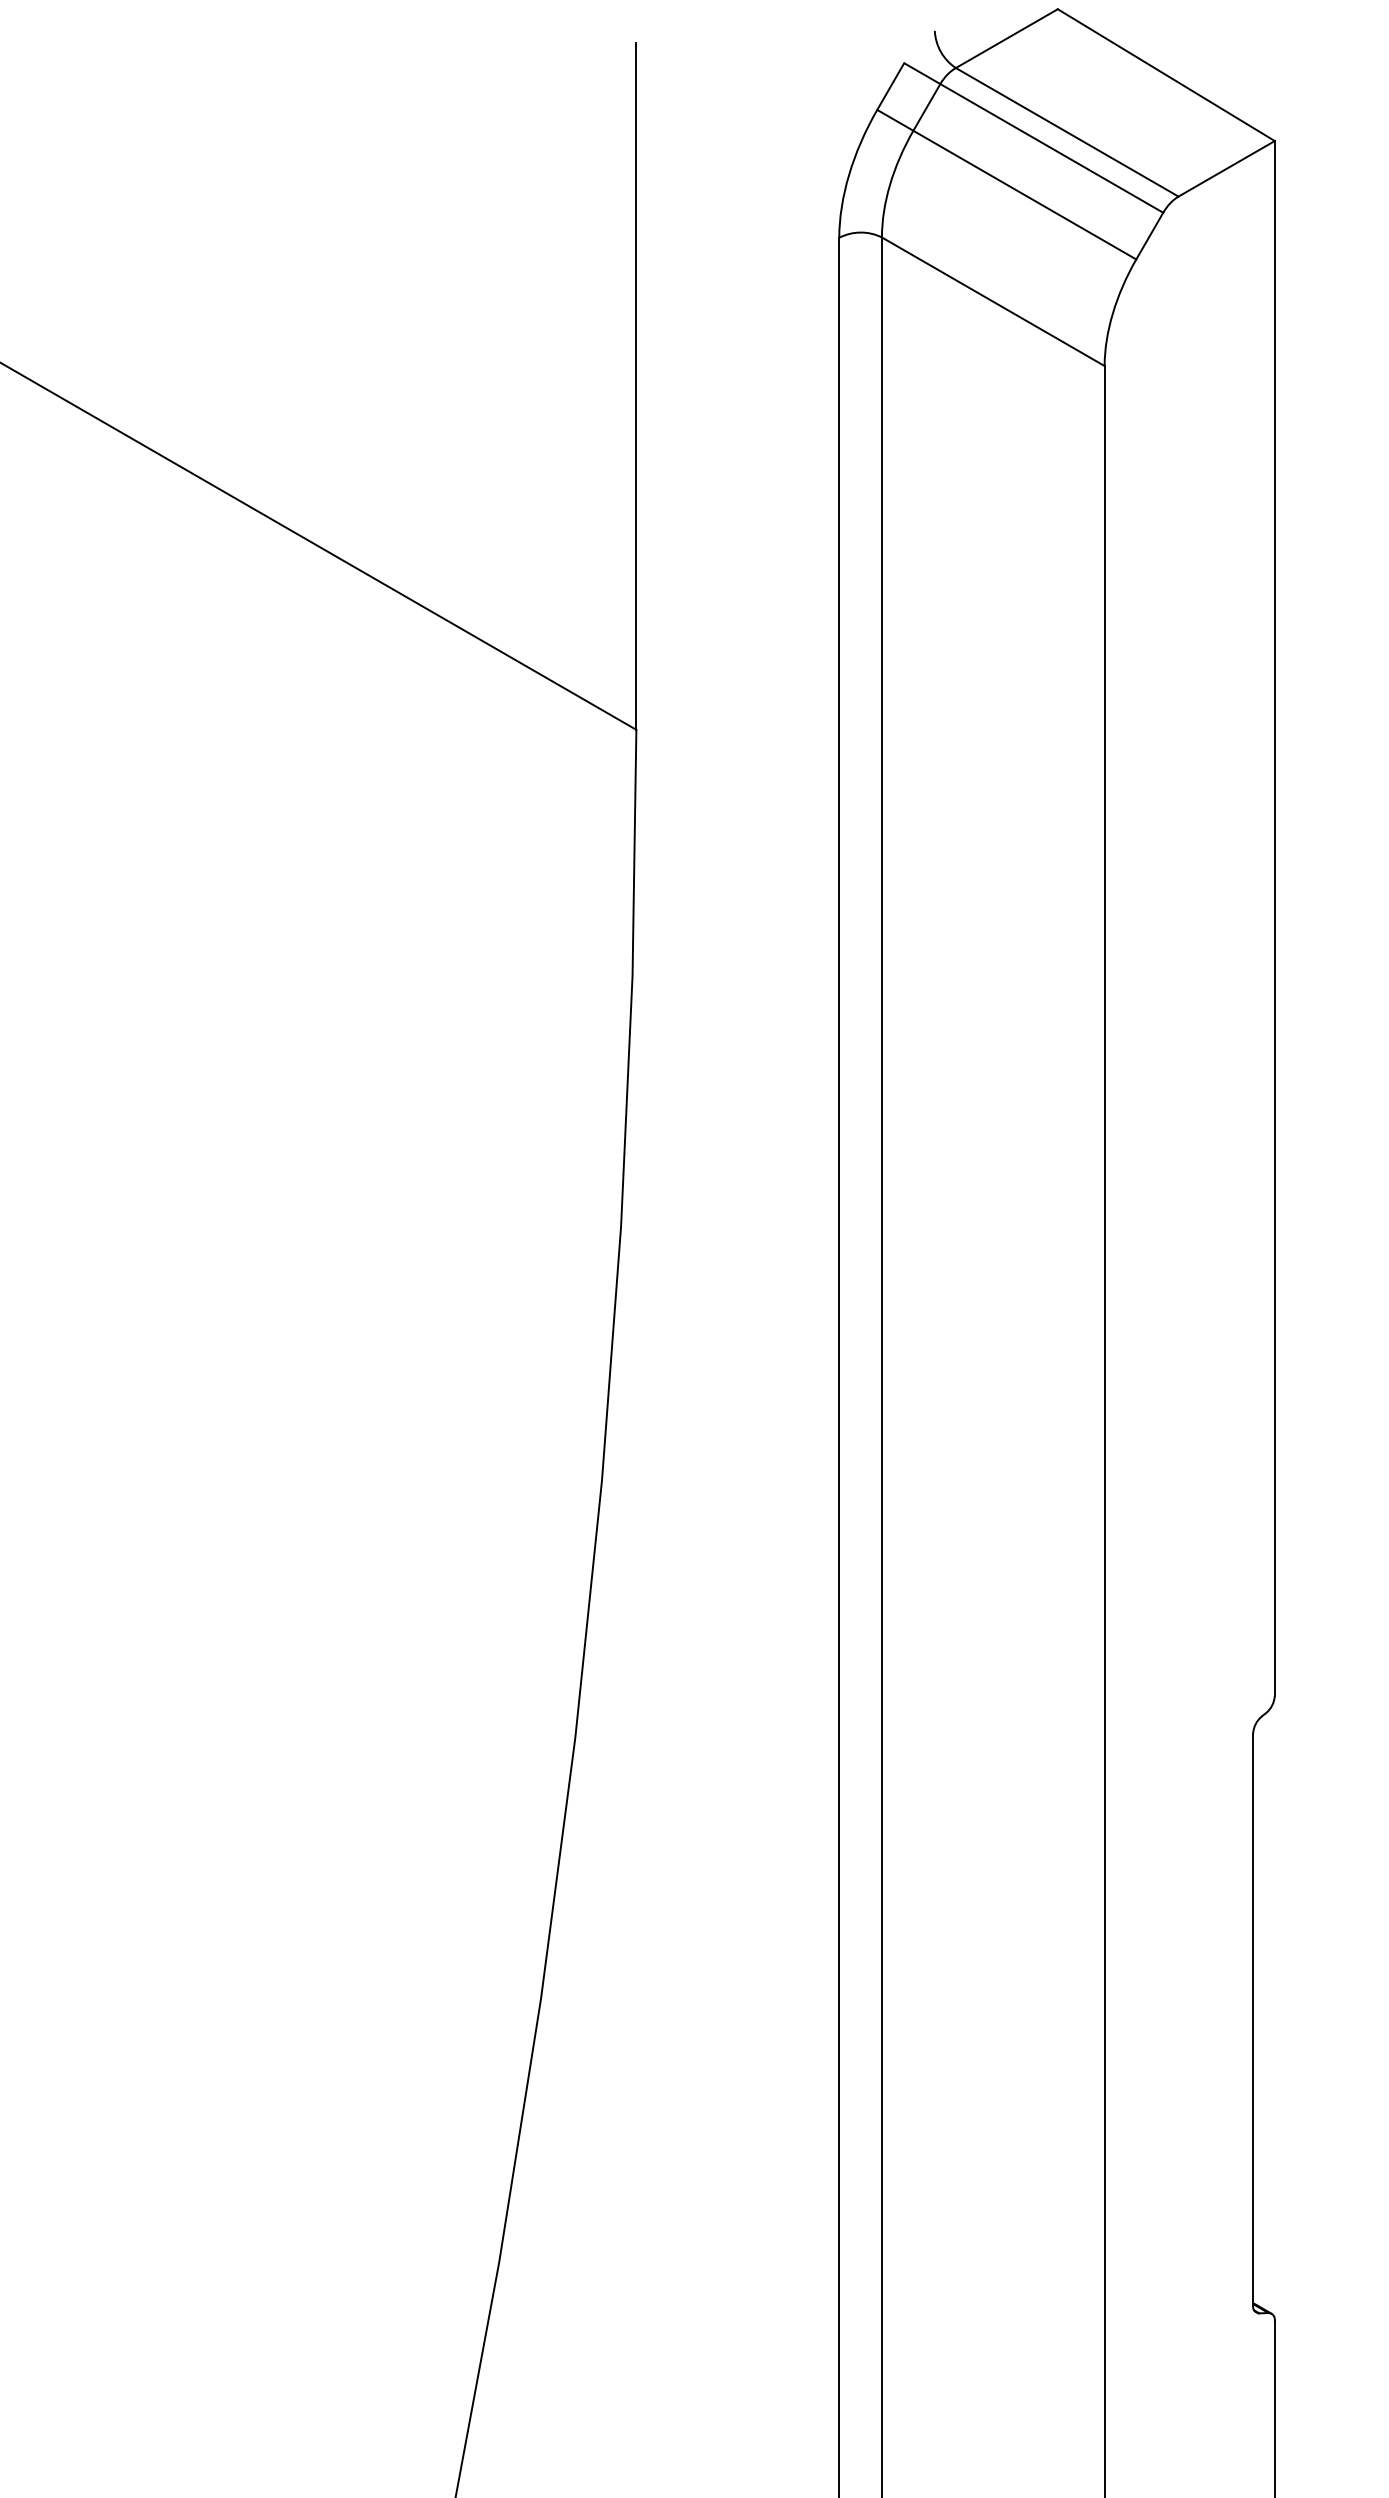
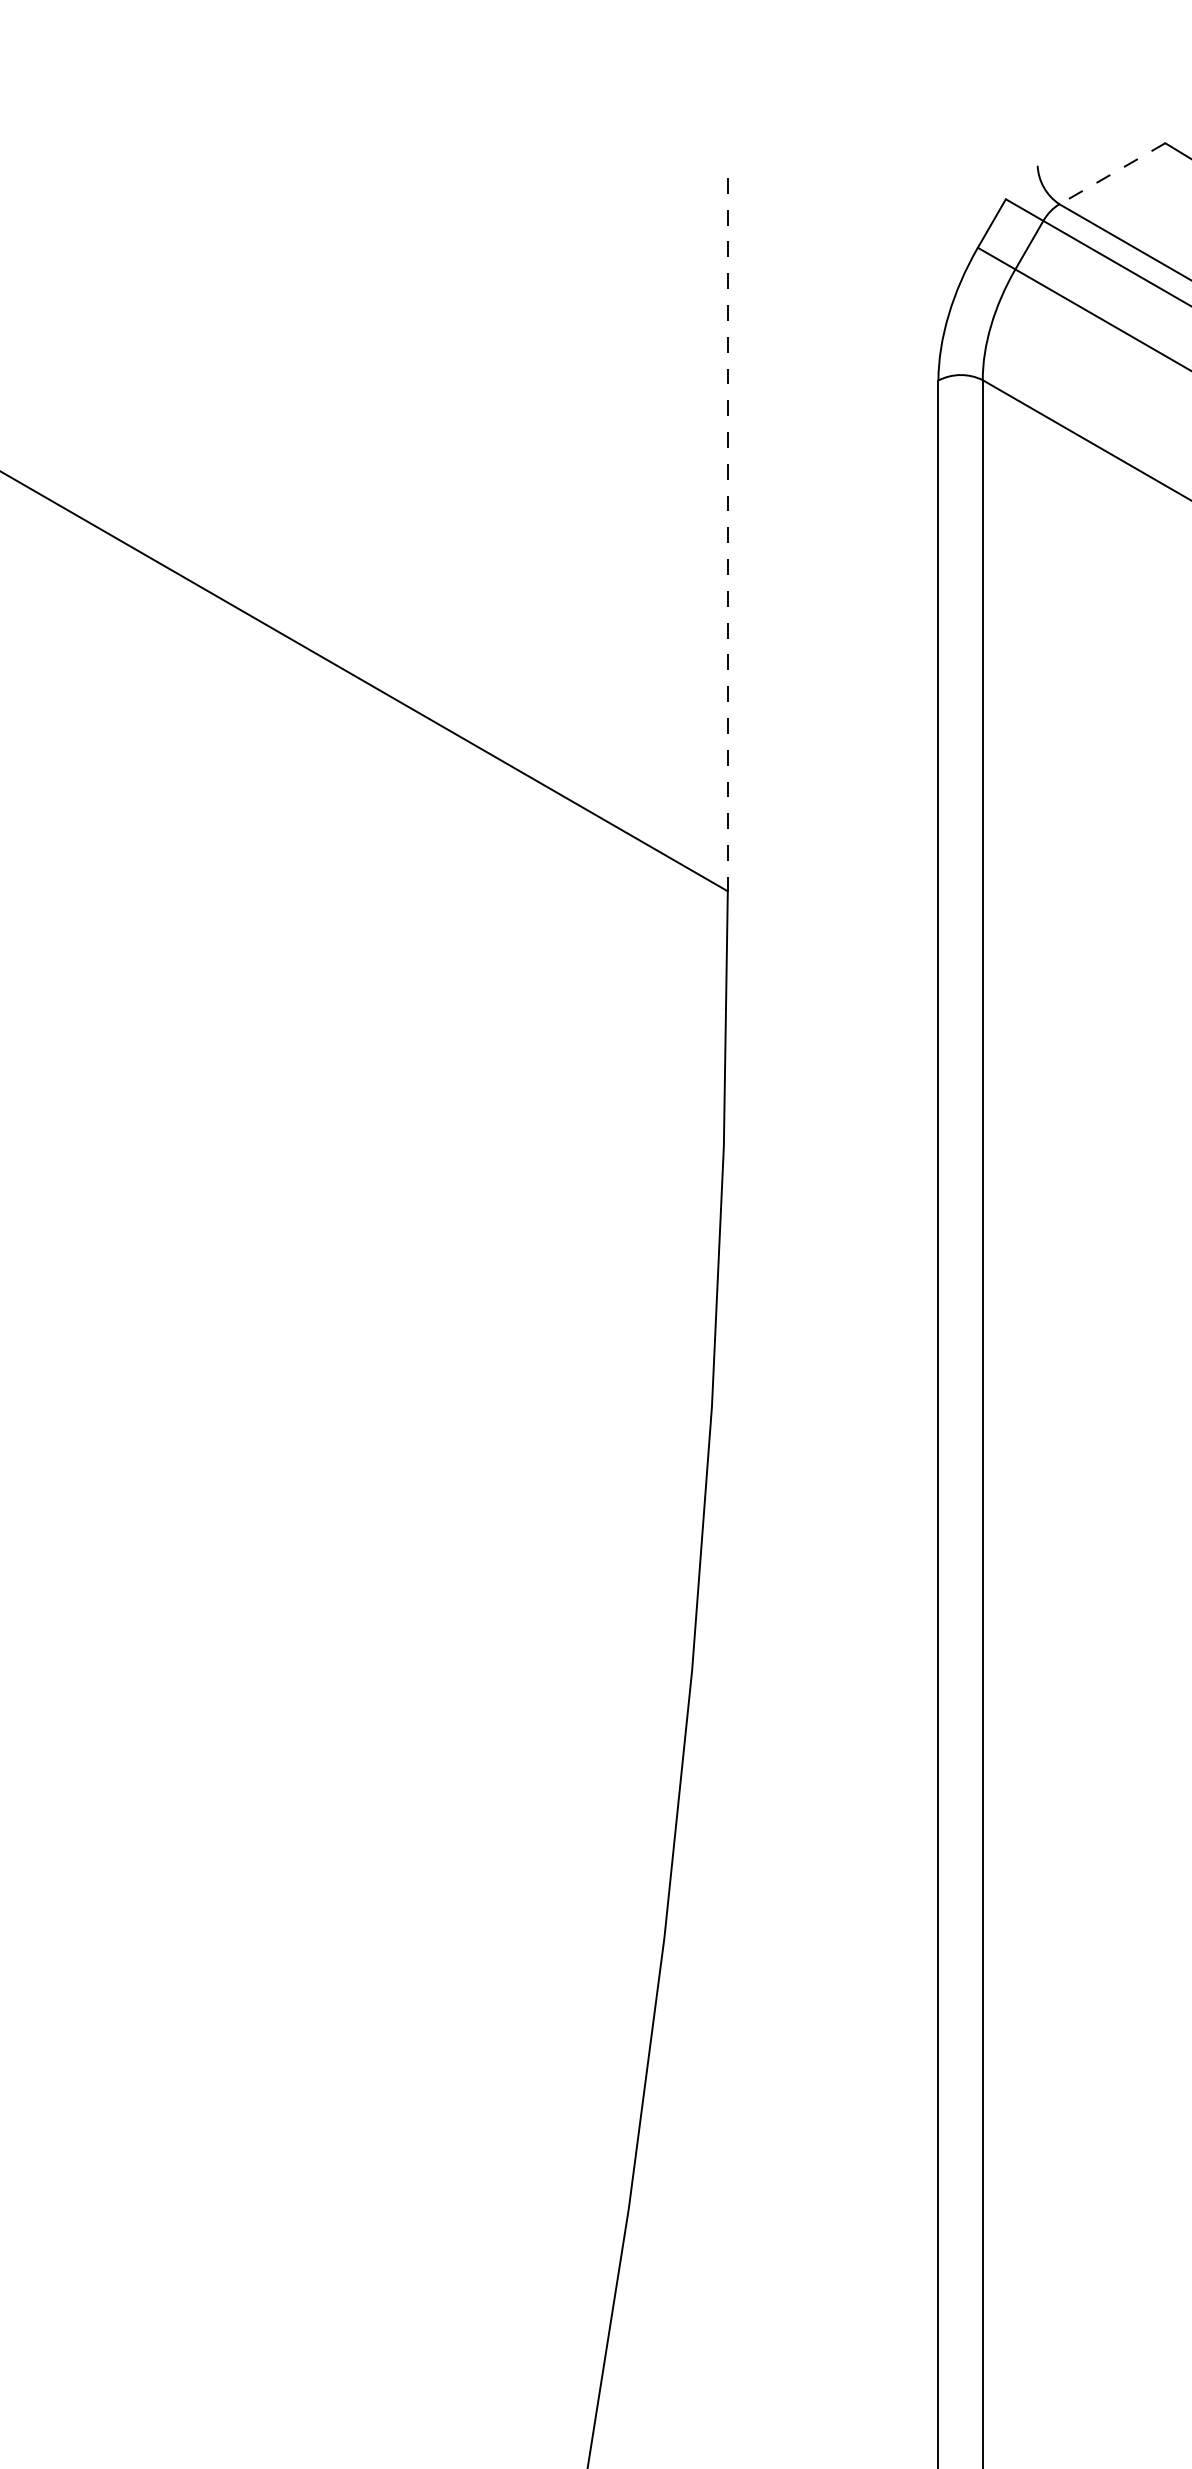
line: (1006, 38) -> (1112, 173), solid -> dashed
line: (636, 386) -> (727, 534), solid -> dashed

